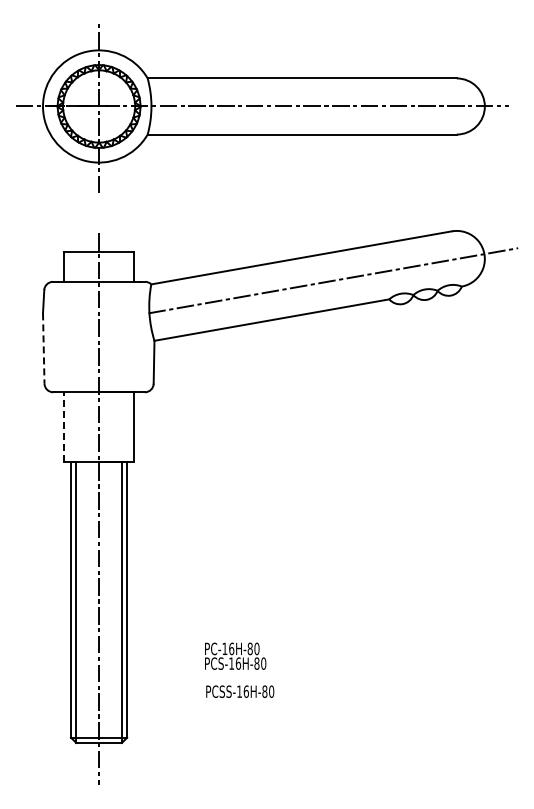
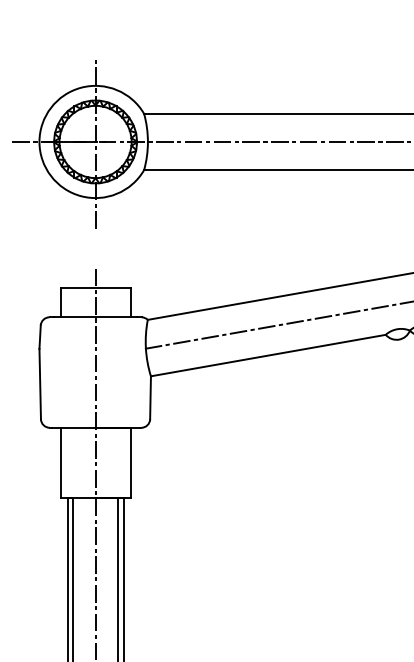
line: (43, 349) -> (39, 384), dashed -> solid
line: (64, 426) -> (60, 461), dashed -> solid

